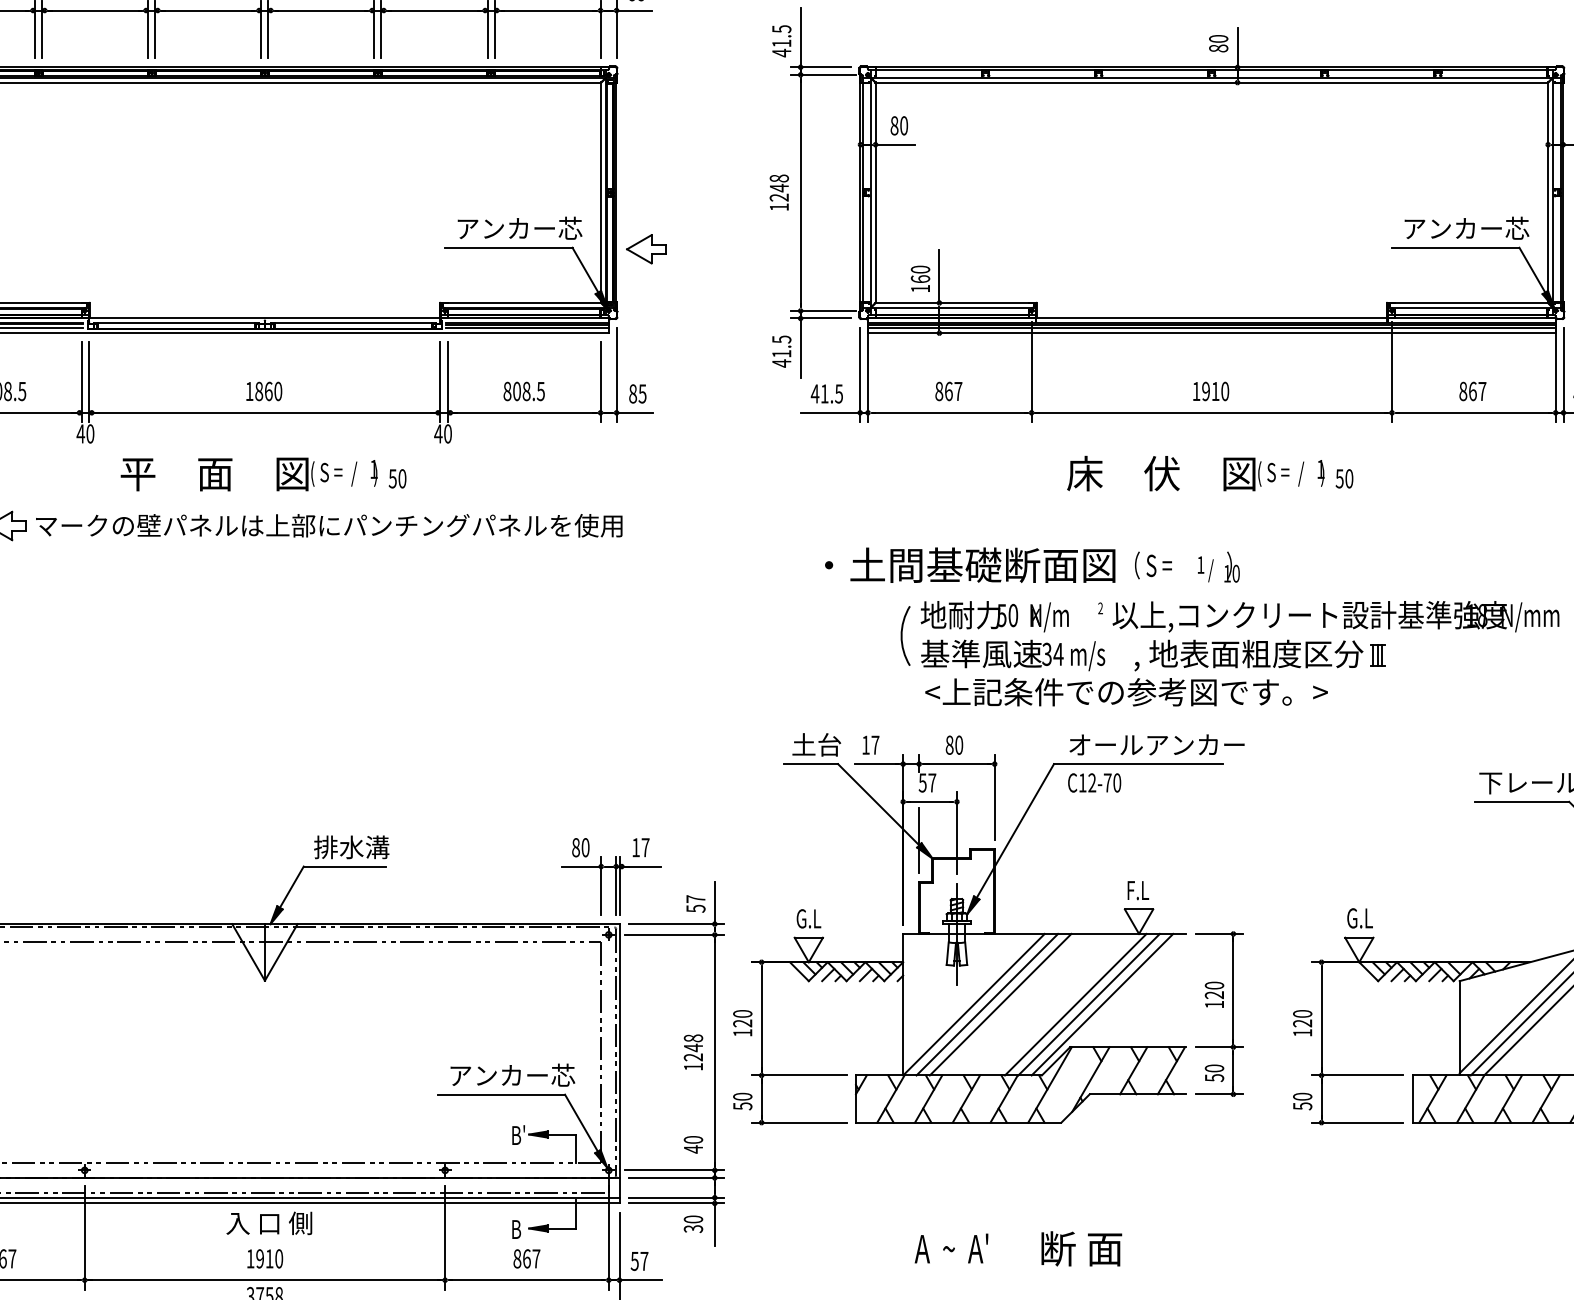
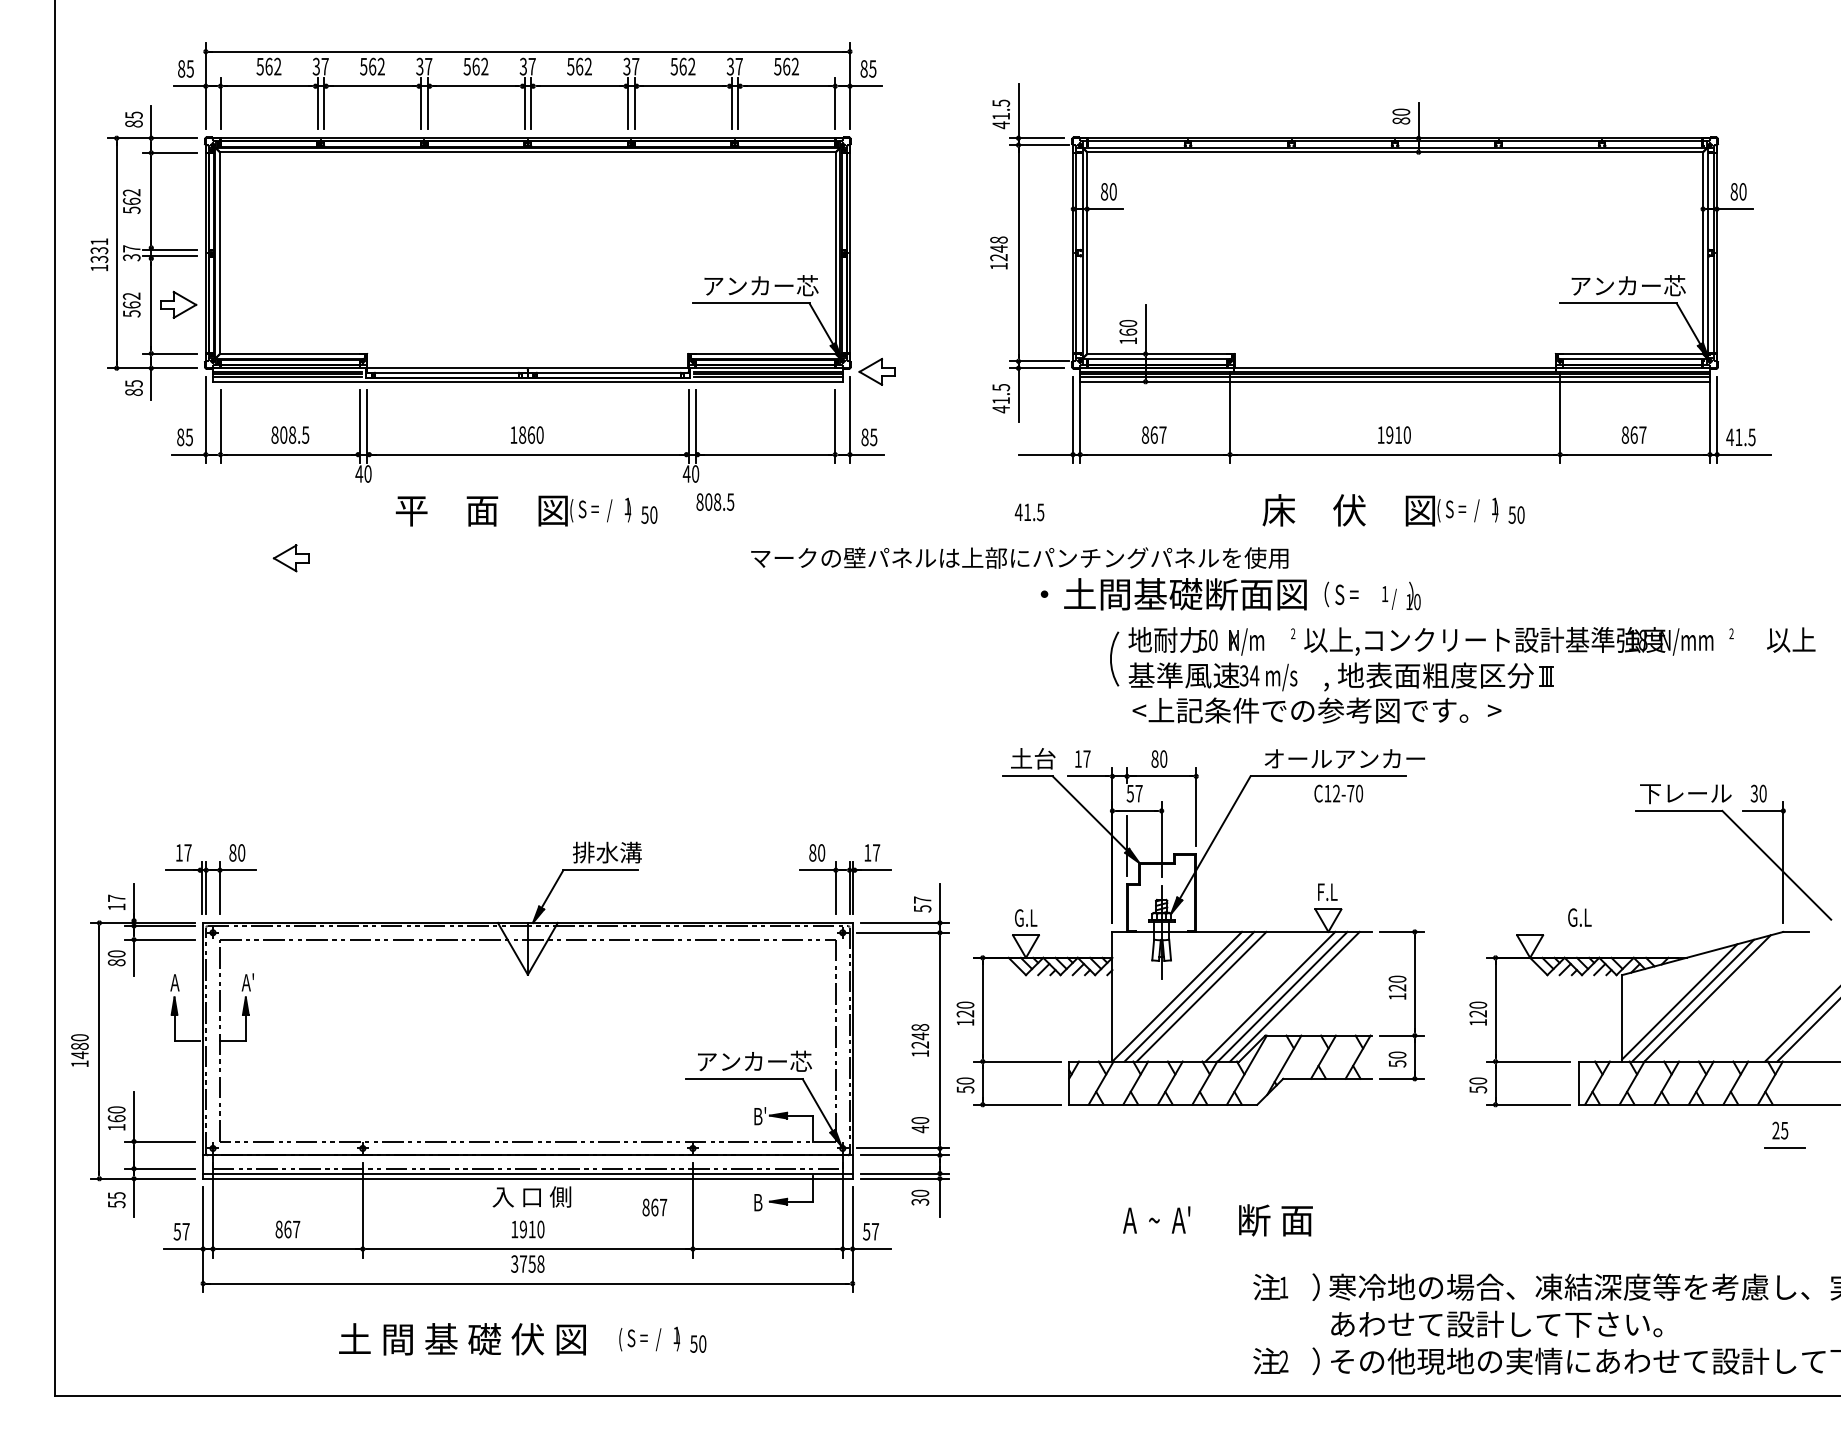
part: (645, 248) -> (876, 371), moved
text: (524, 390) -> (715, 501), moved
text: (826, 394) -> (1029, 512), moved
text: (328, 525) -> (1019, 557), moved
text: (1094, 782) -> (1338, 793), moved
text: (1359, 918) -> (1579, 917), moved
text: (526, 1258) -> (654, 1207), moved

